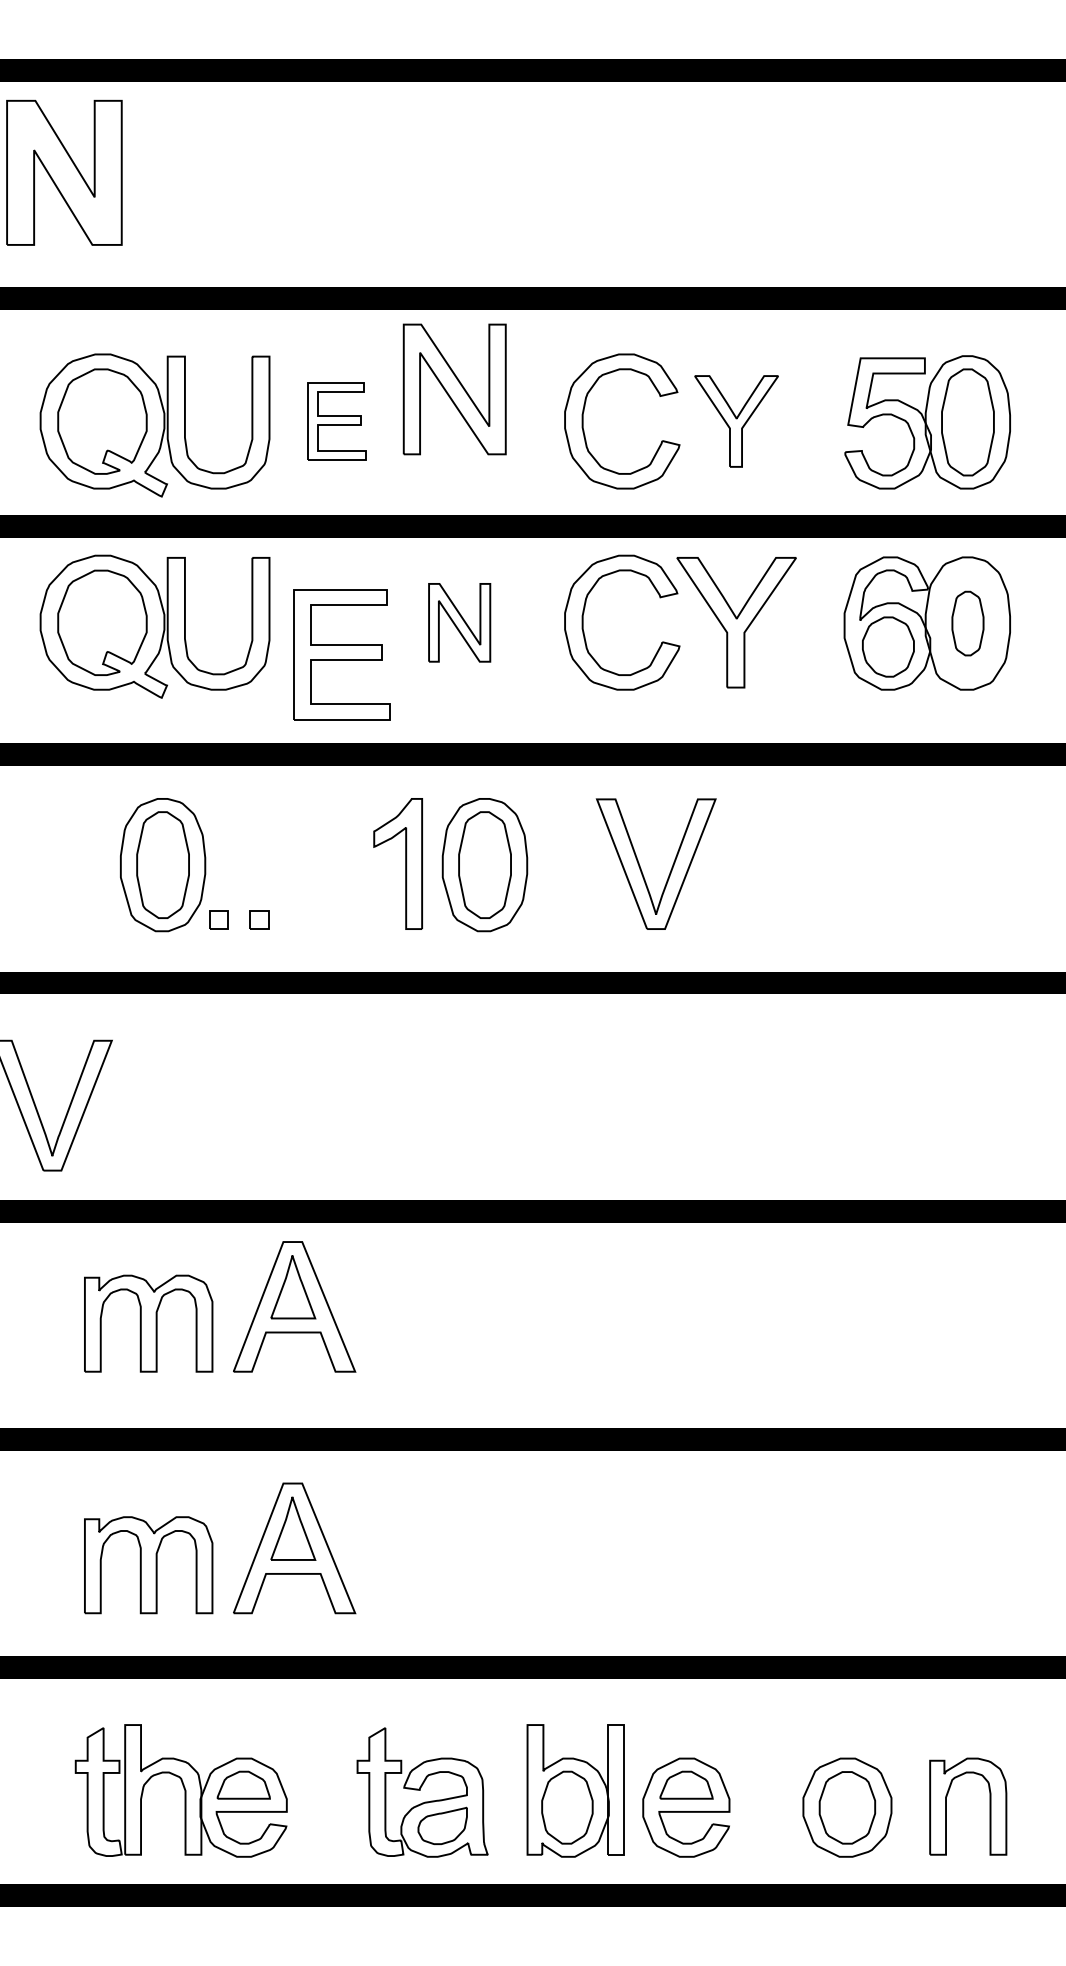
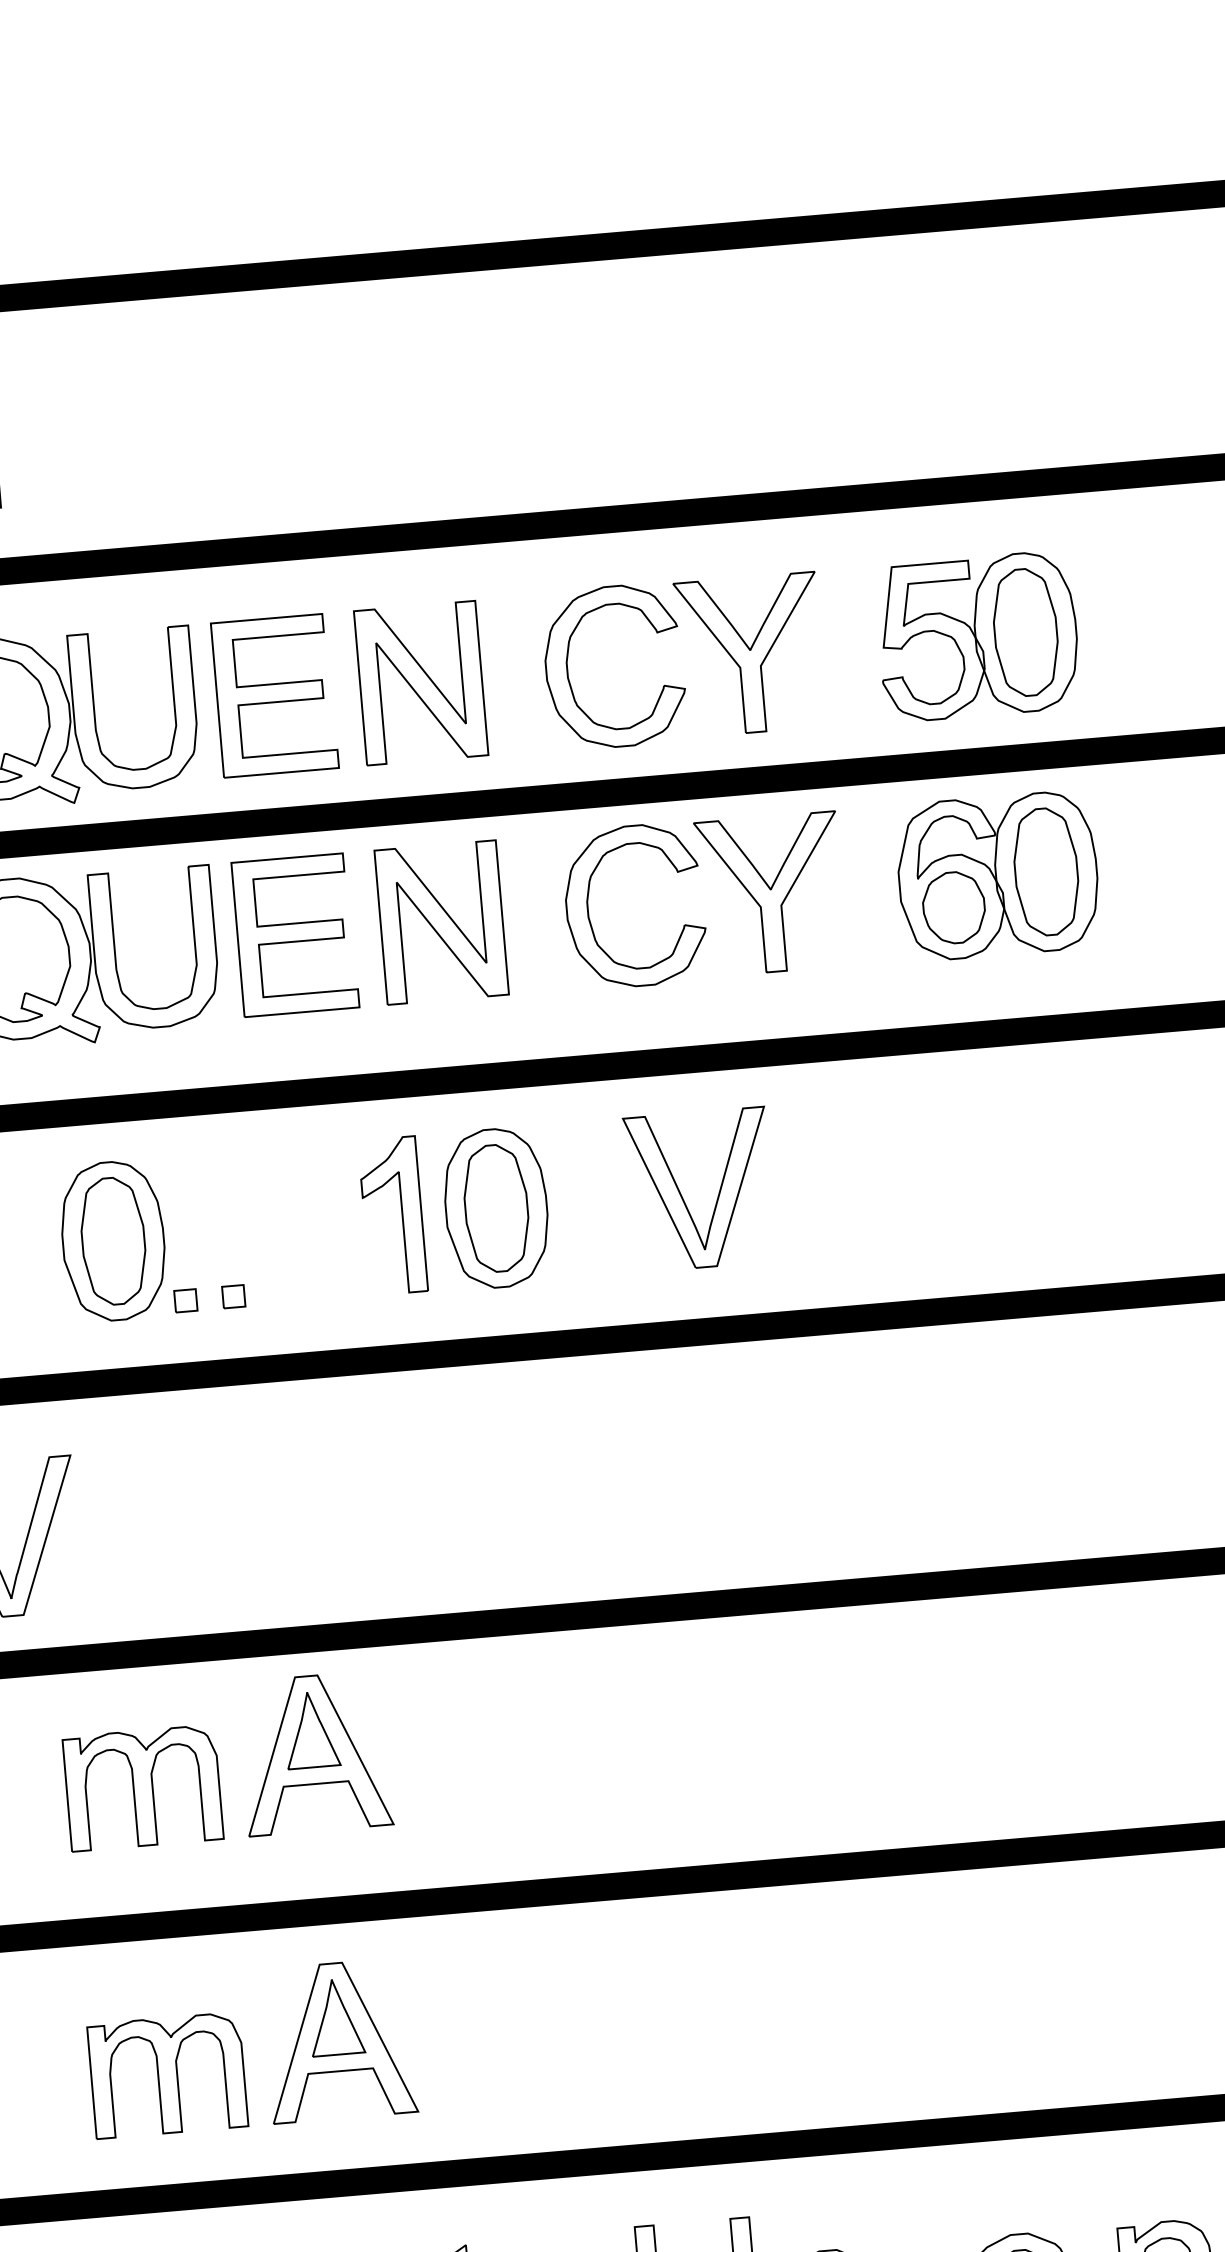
part: (454, 389) -> (420, 683), moved
part: (336, 421) -> (274, 695), size x1.67
part: (736, 421) -> (750, 655), size x1.43
part: (459, 622) -> (441, 922), size x1.67
part: (967, 623) -> (1045, 871), size x1.67
part: (341, 654) -> (295, 934), moved

